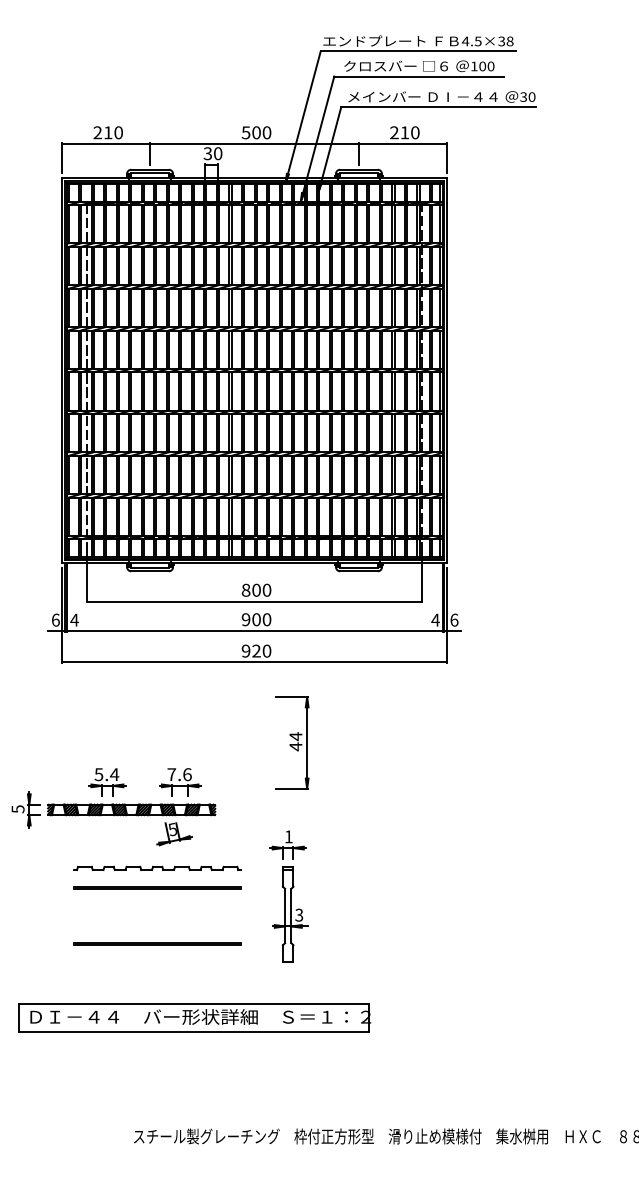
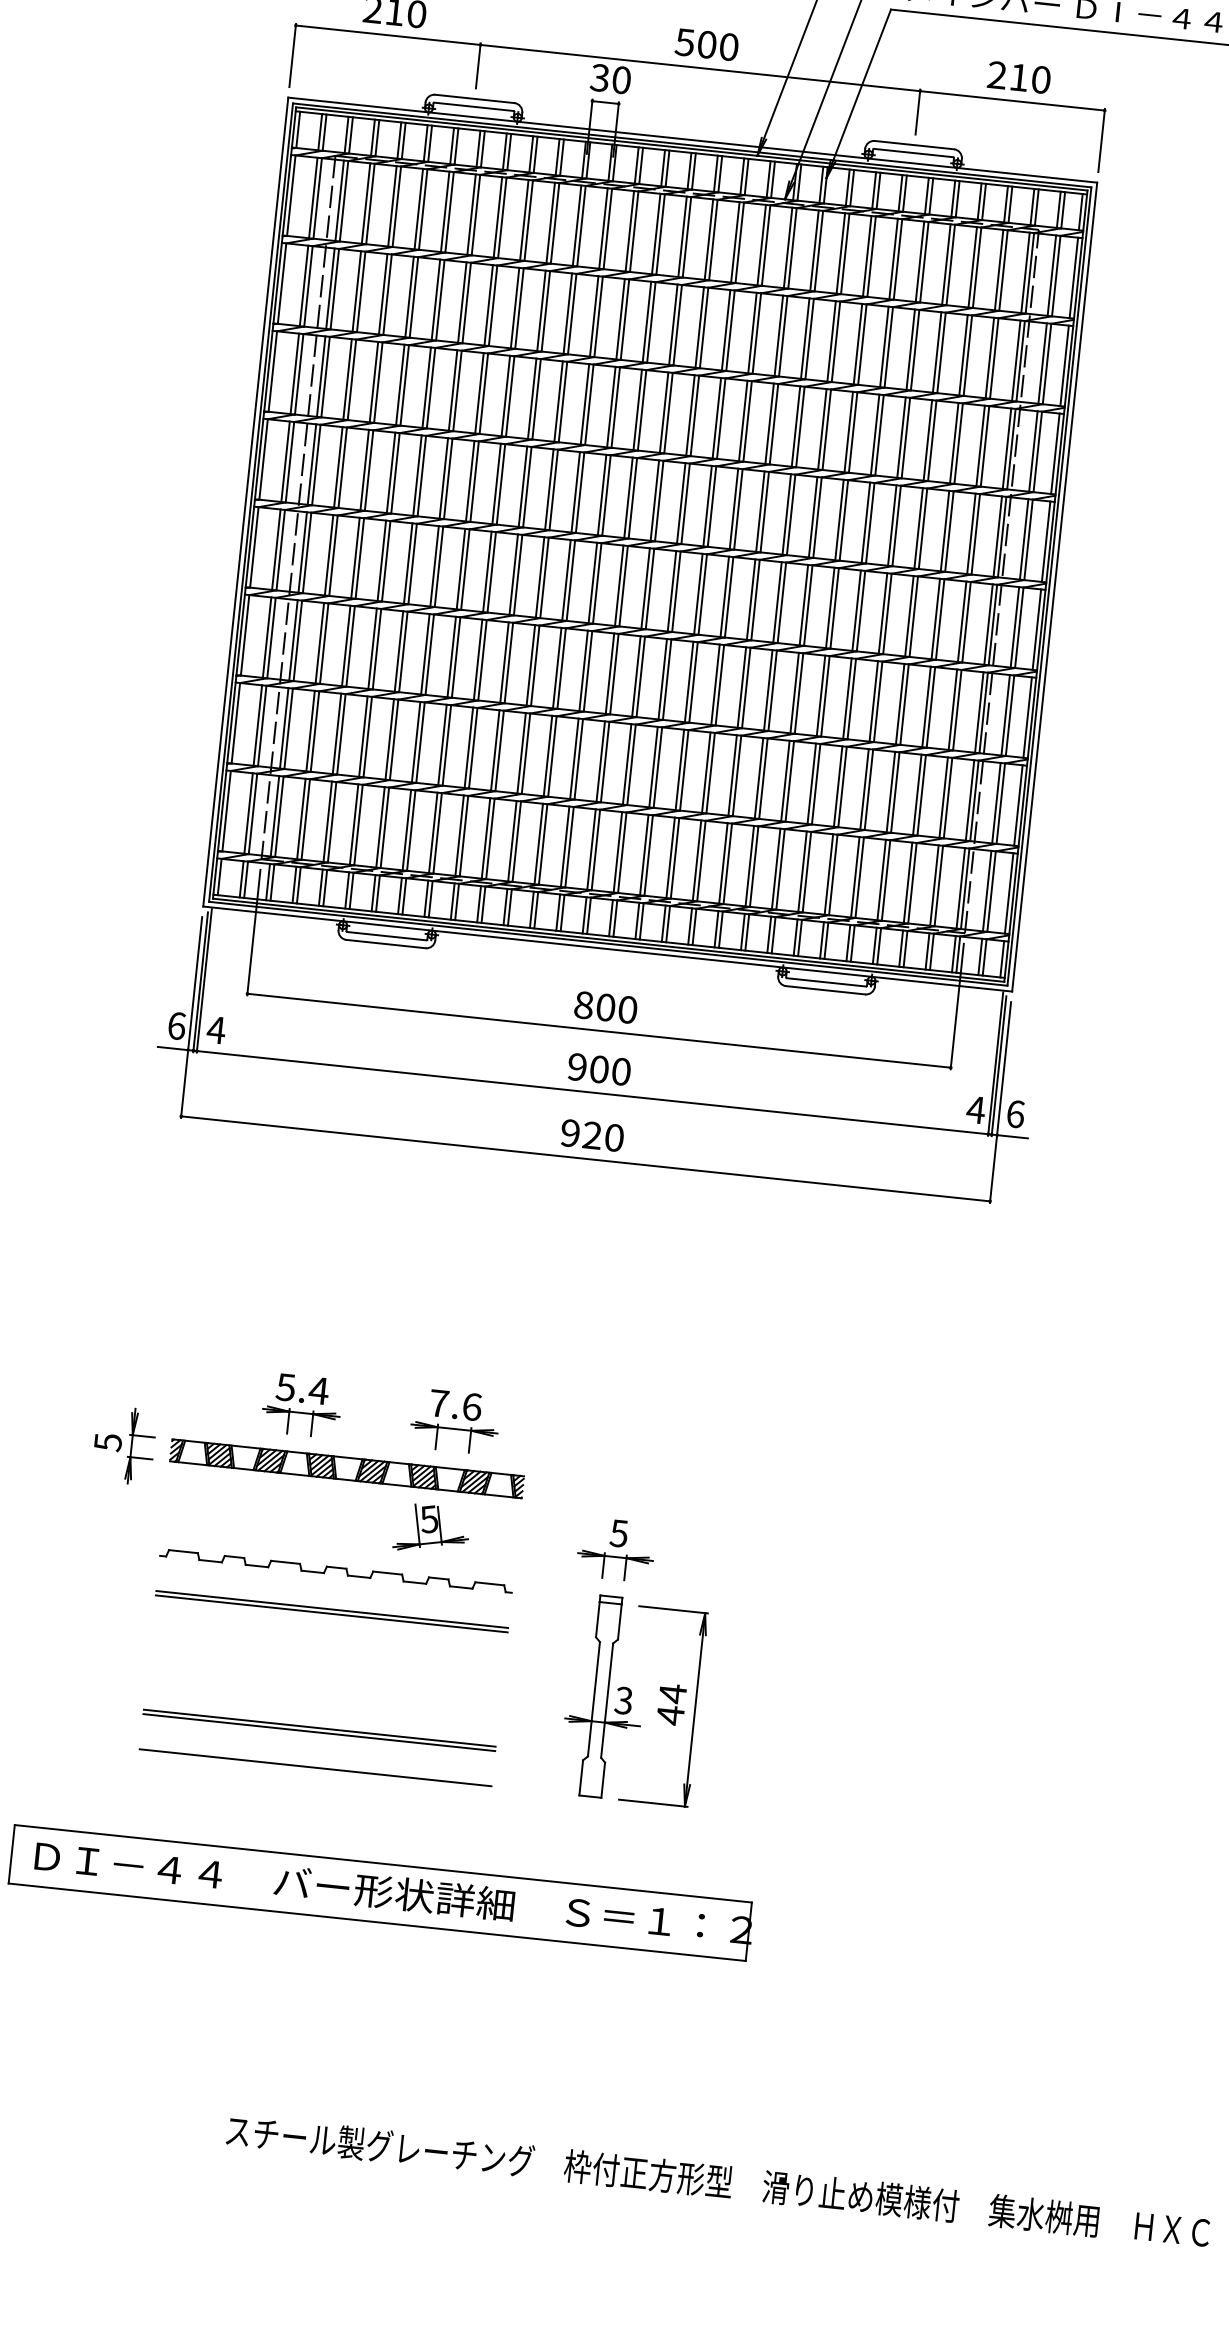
part: (292, 742) -> (664, 1705), moved
part: (113, 807) -> (309, 1459), moved
text: (288, 836) -> (618, 1532), 1 -> 5
line: (157, 961) -> (315, 1766), added

